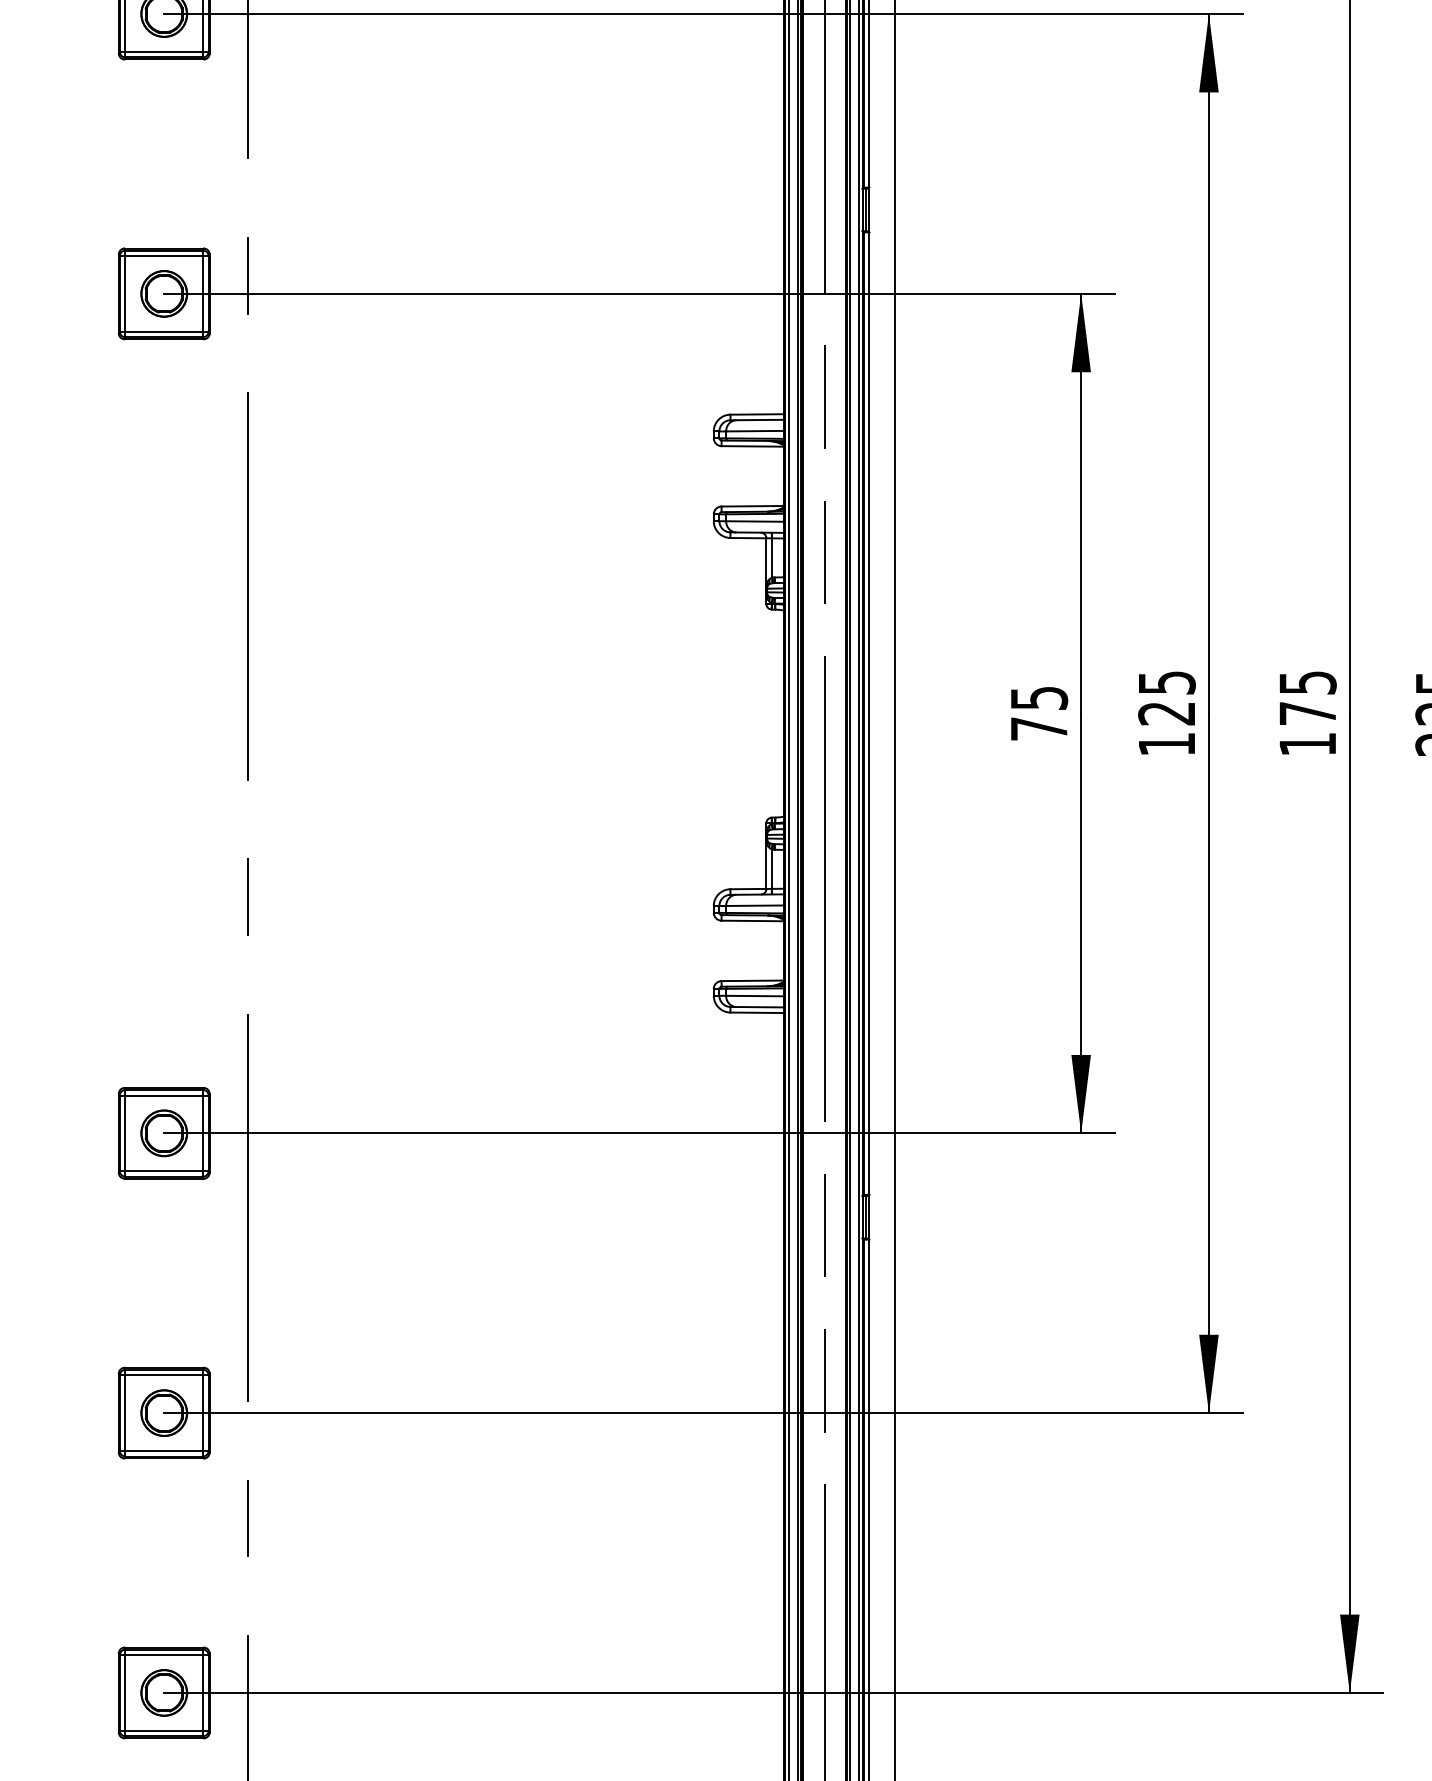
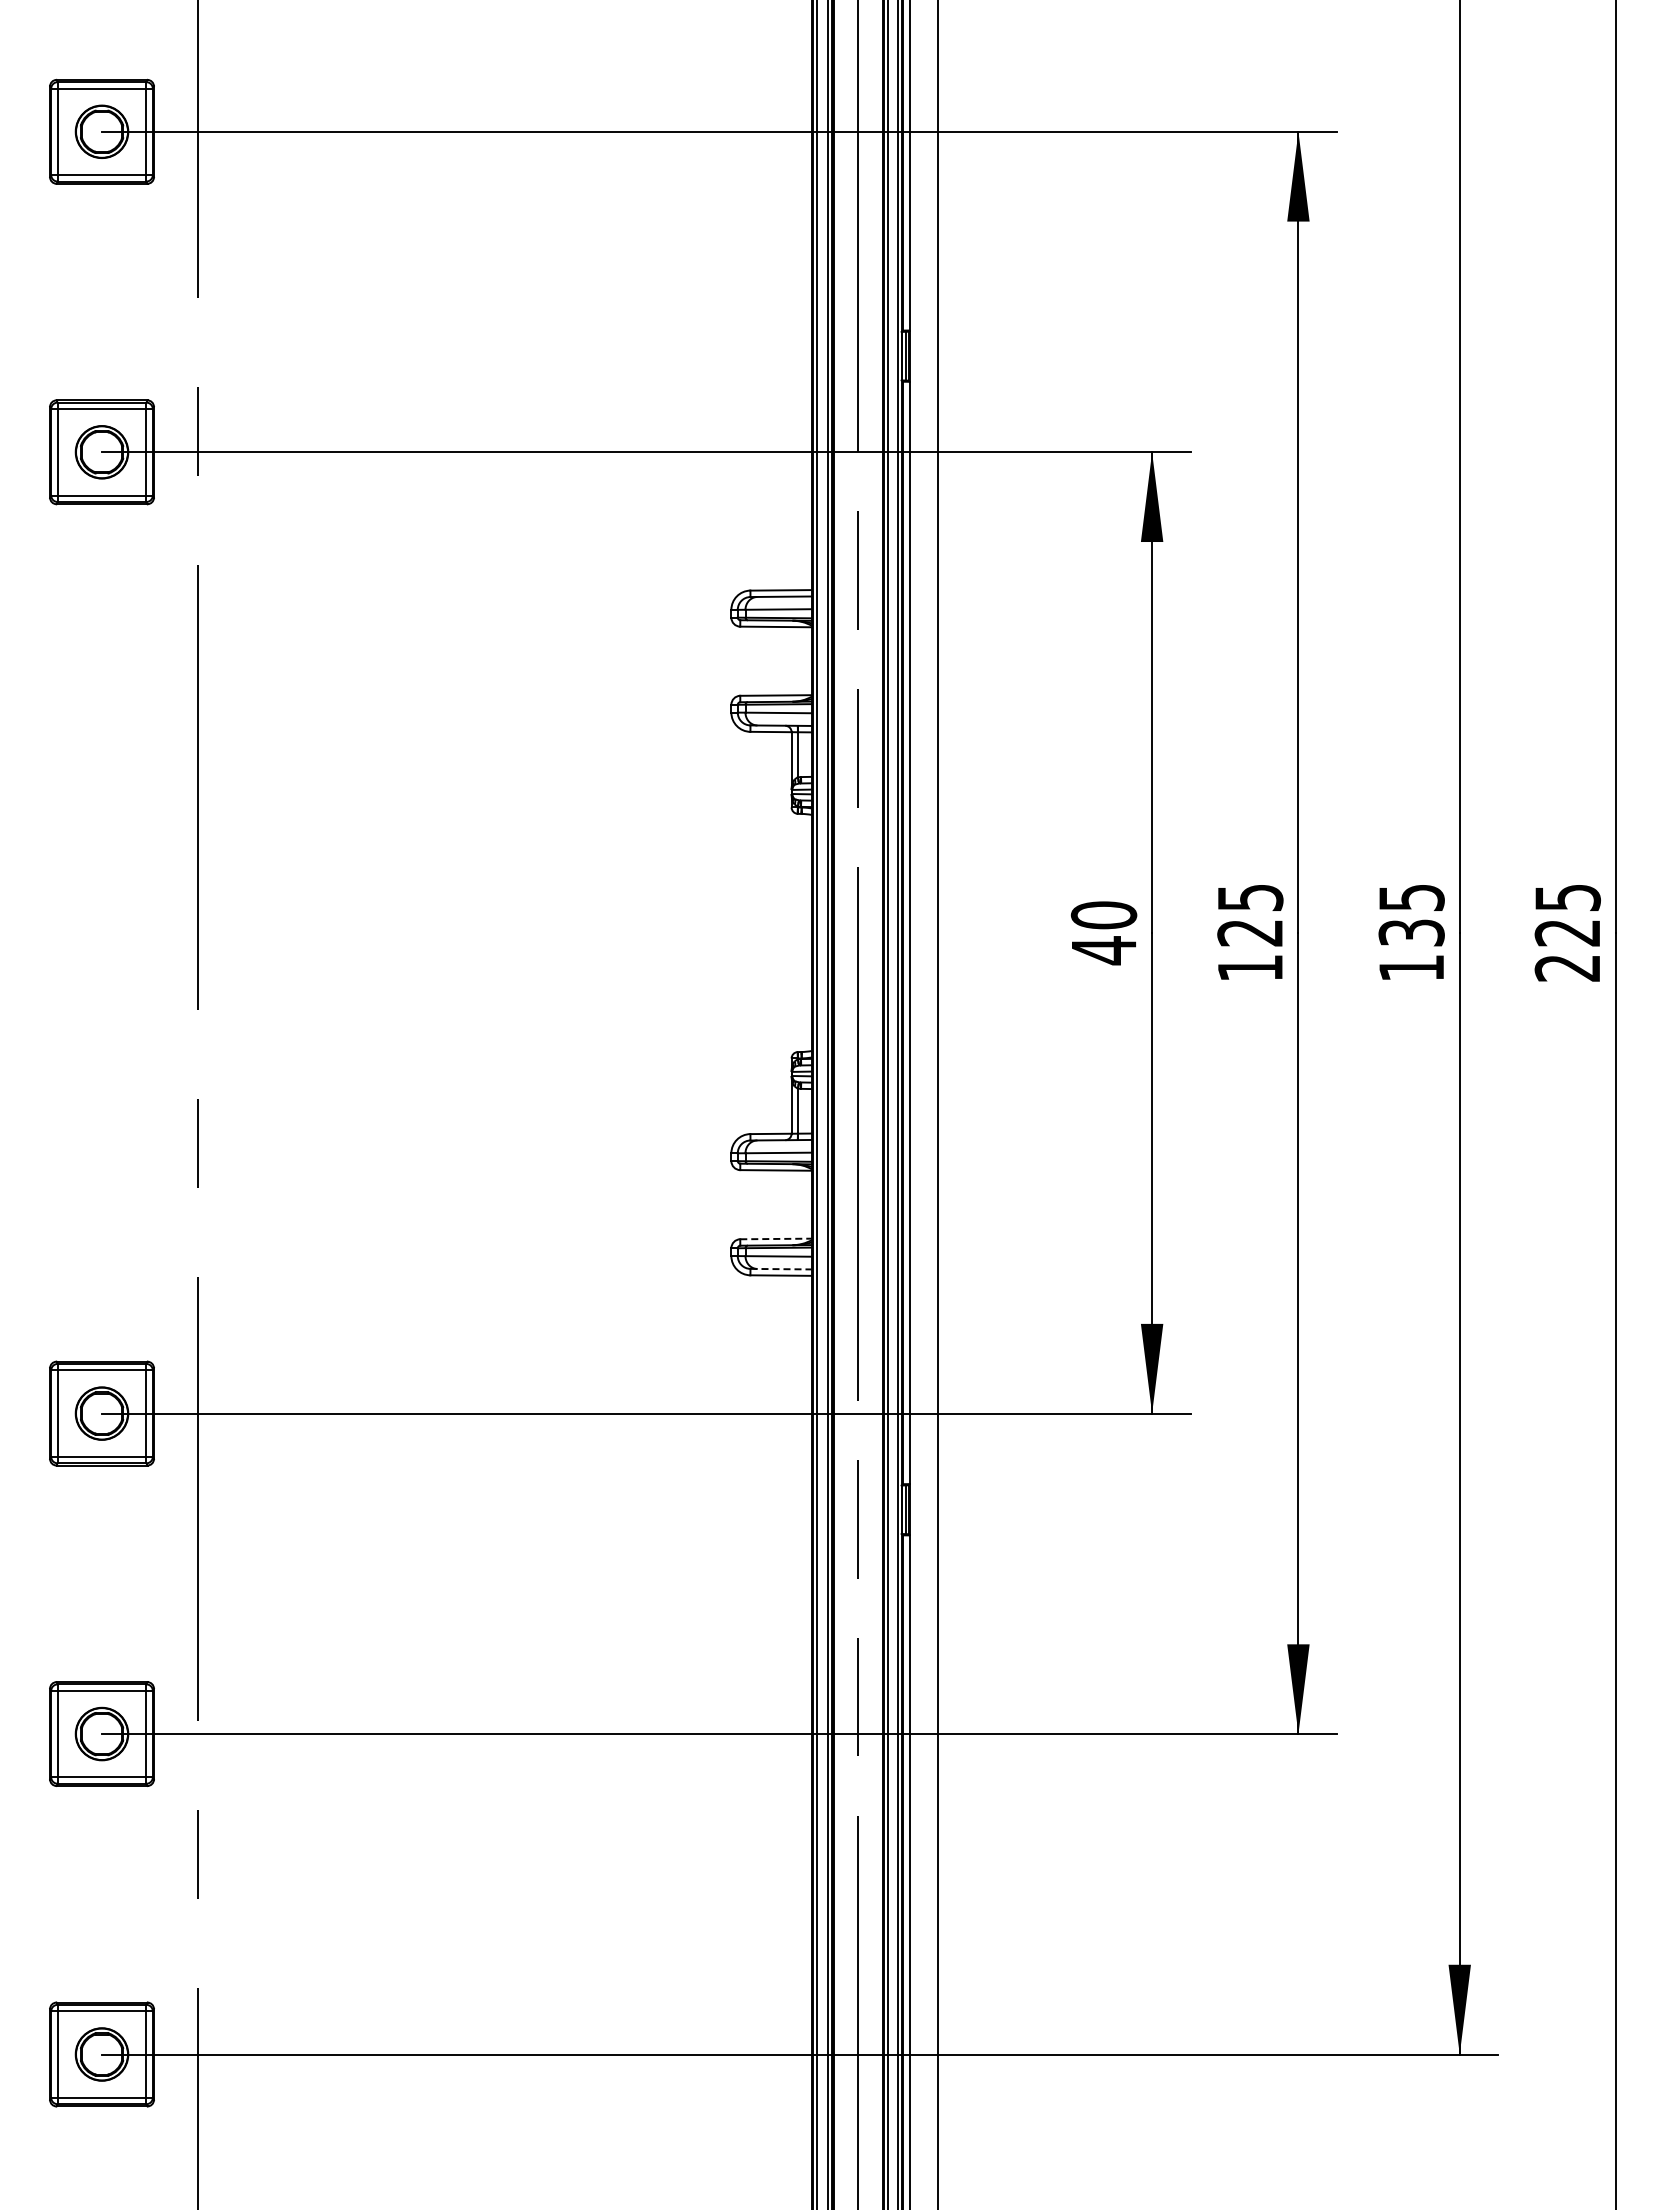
text: (1307, 713) -> (1411, 932), 175 -> 135
text: (1038, 714) -> (1103, 933), 75 -> 40
line: (753, 980) -> (776, 1238), solid -> dashed
line: (757, 1007) -> (781, 1269), solid -> dashed

